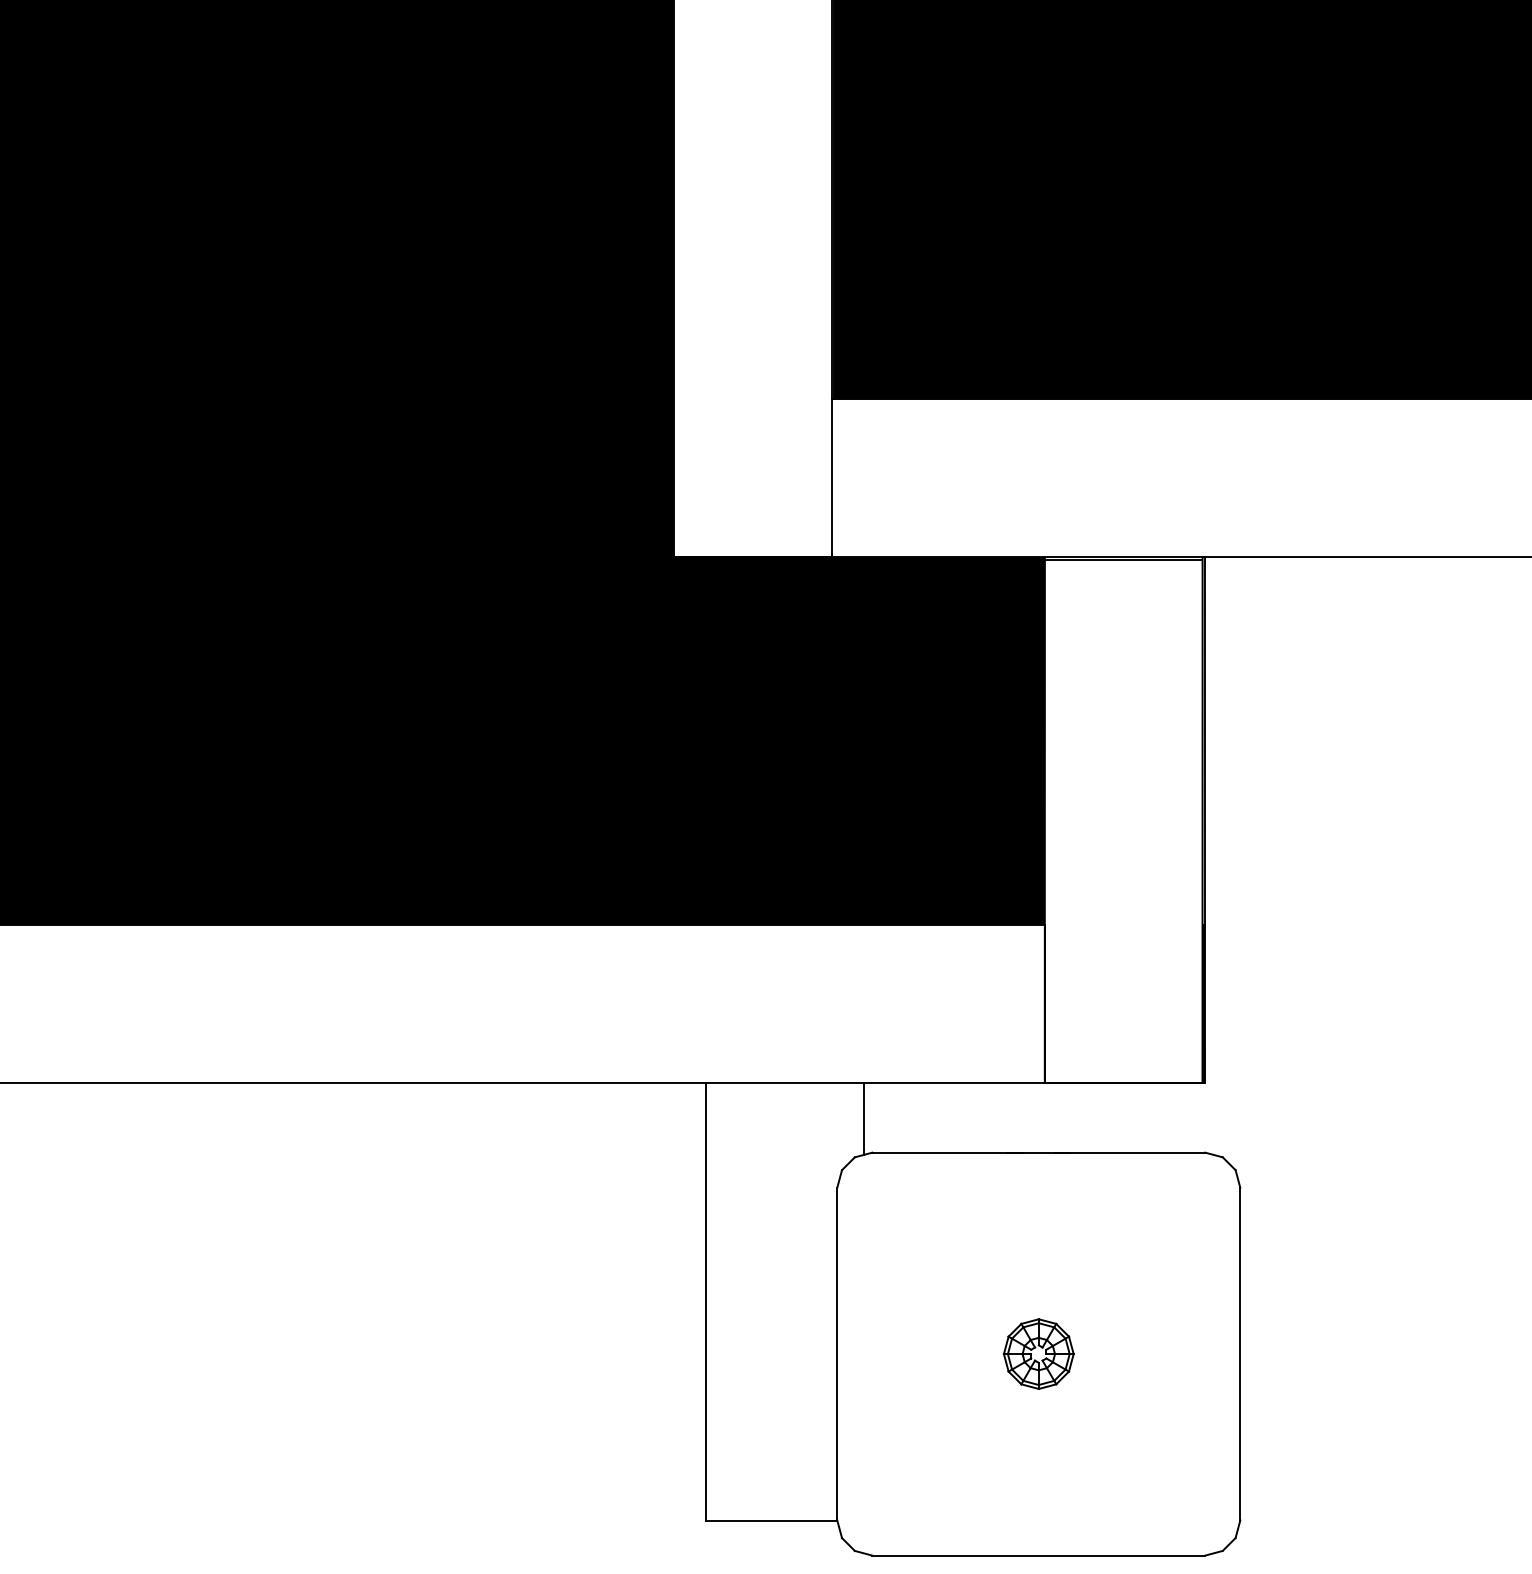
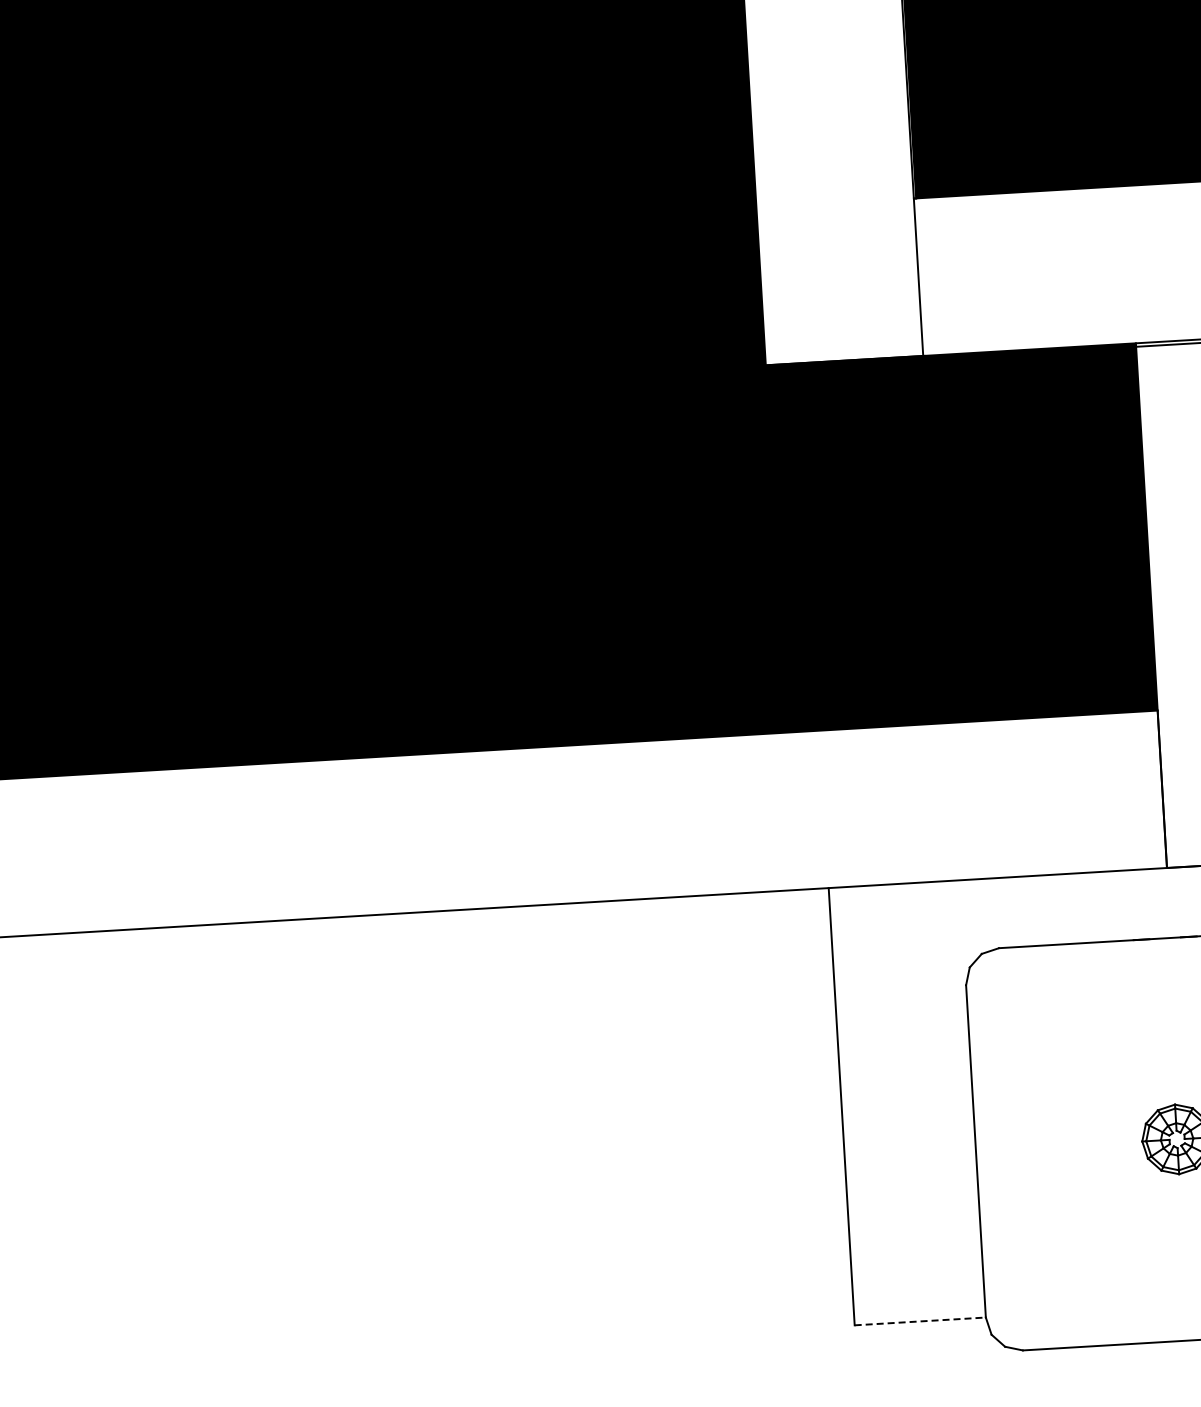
line: (863, 1118) -> (988, 914), removed
line: (771, 1520) -> (920, 1321), solid -> dashed

